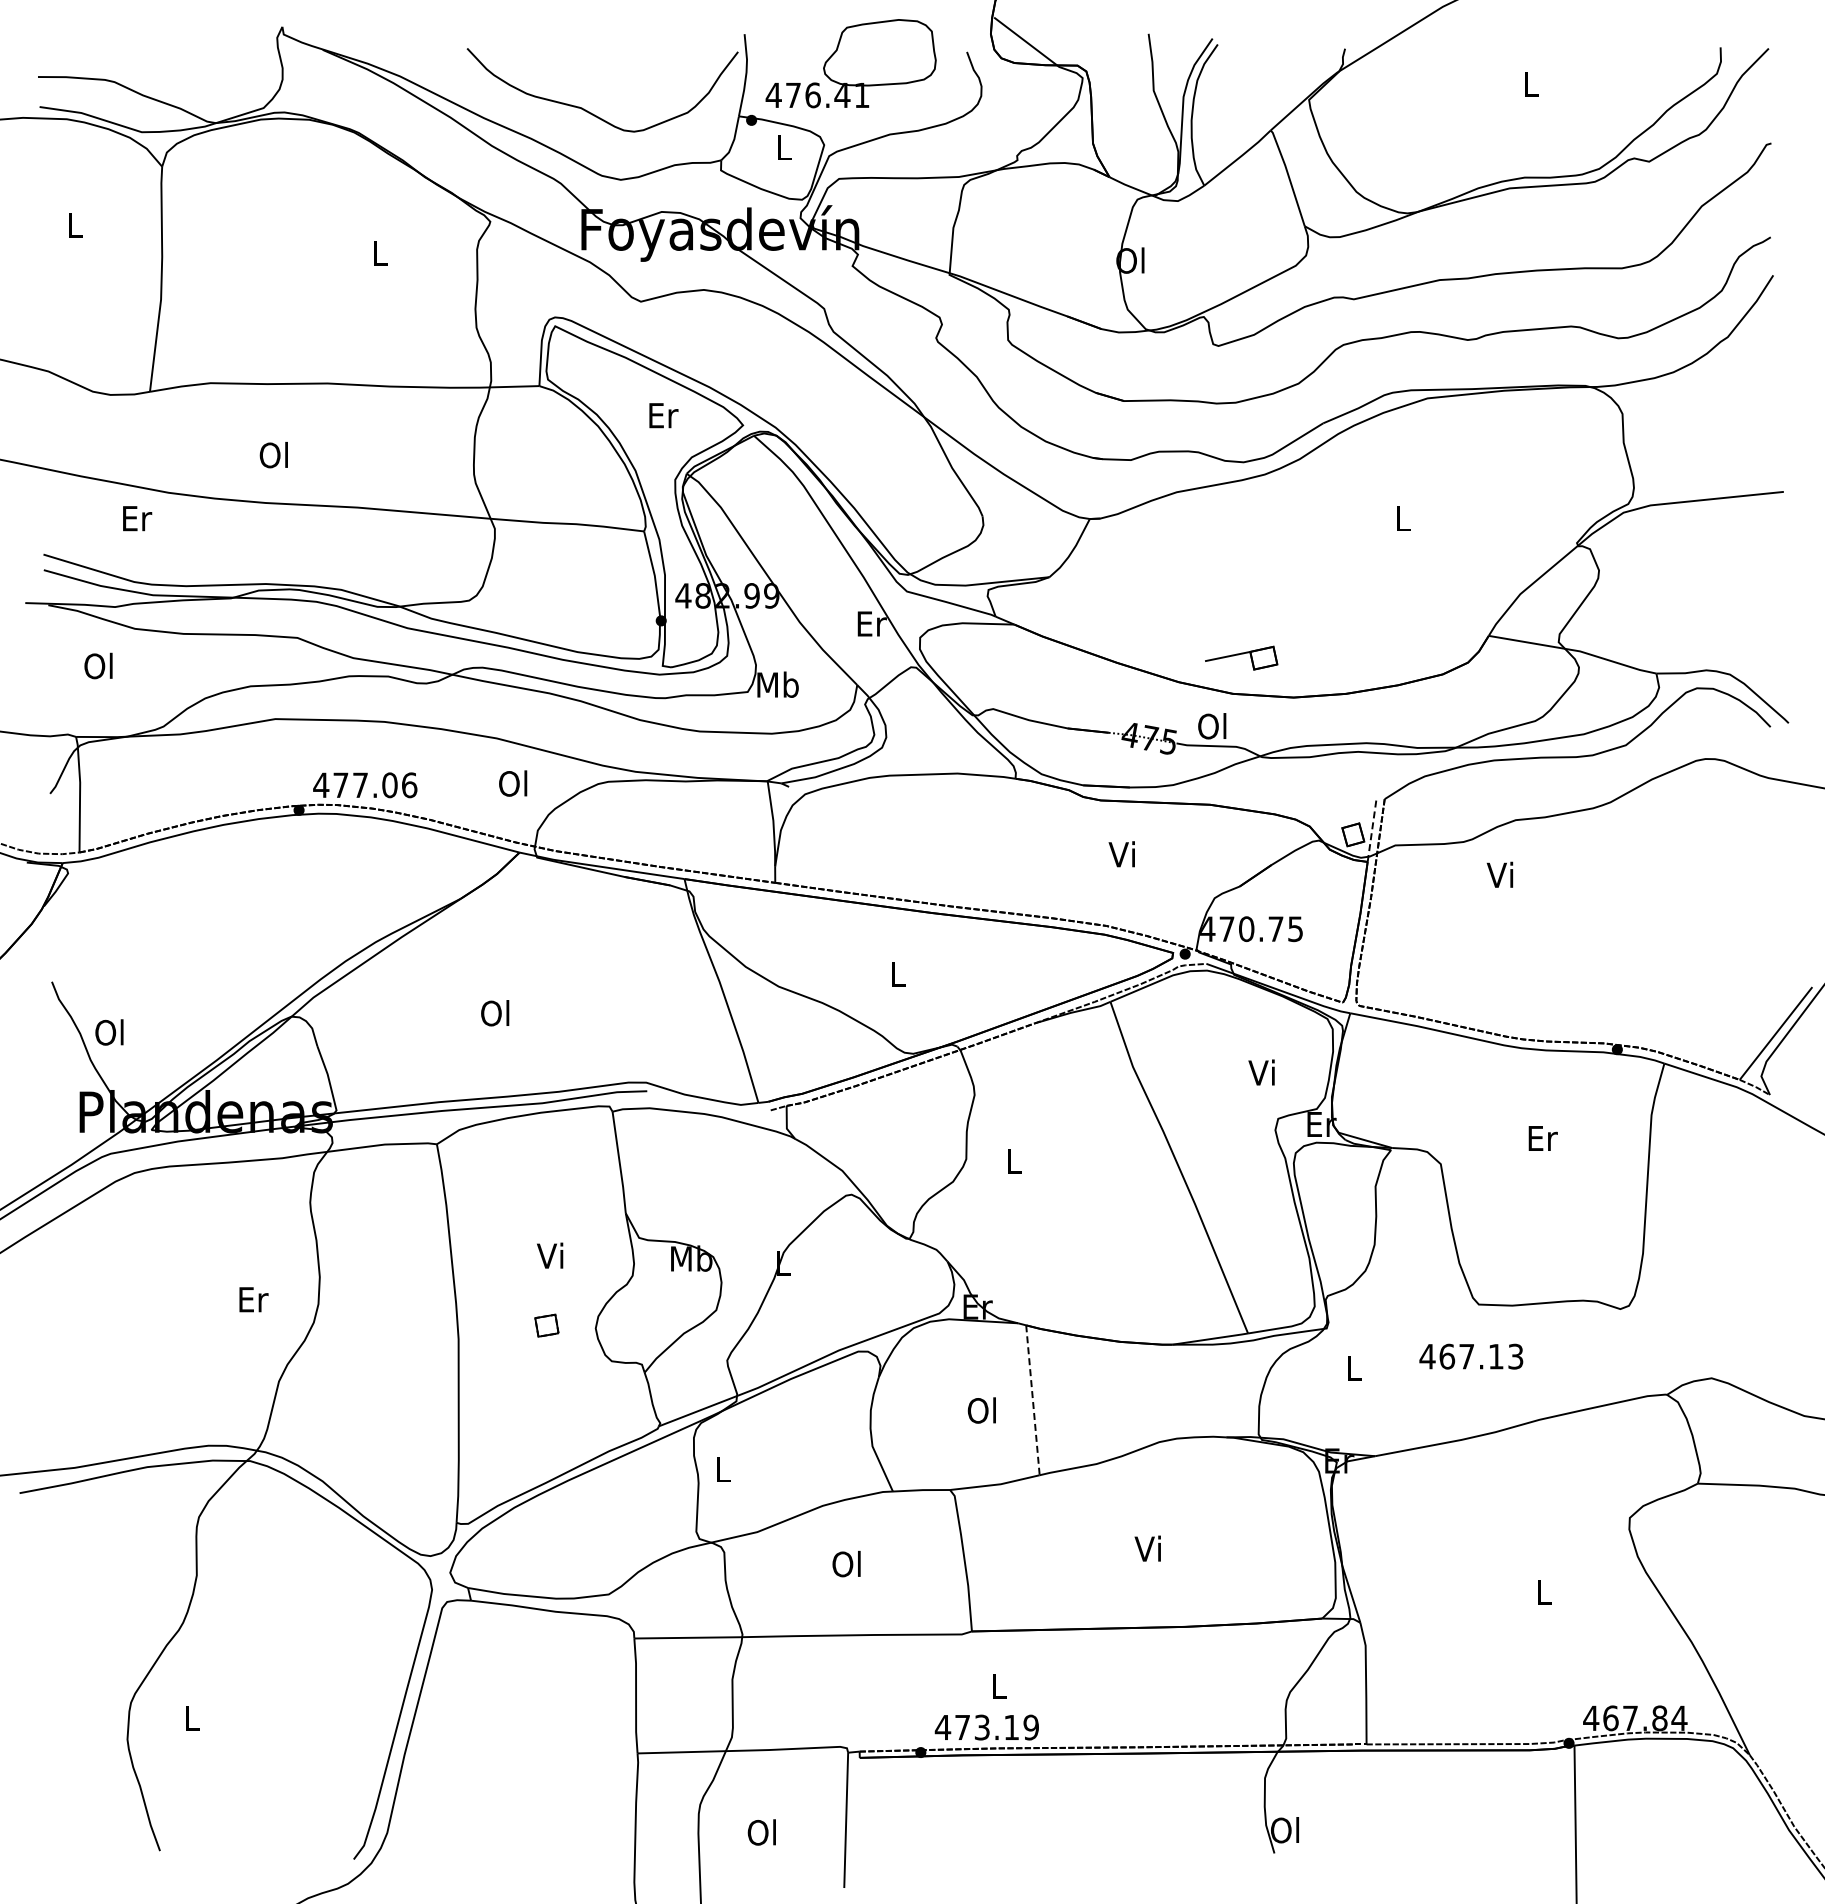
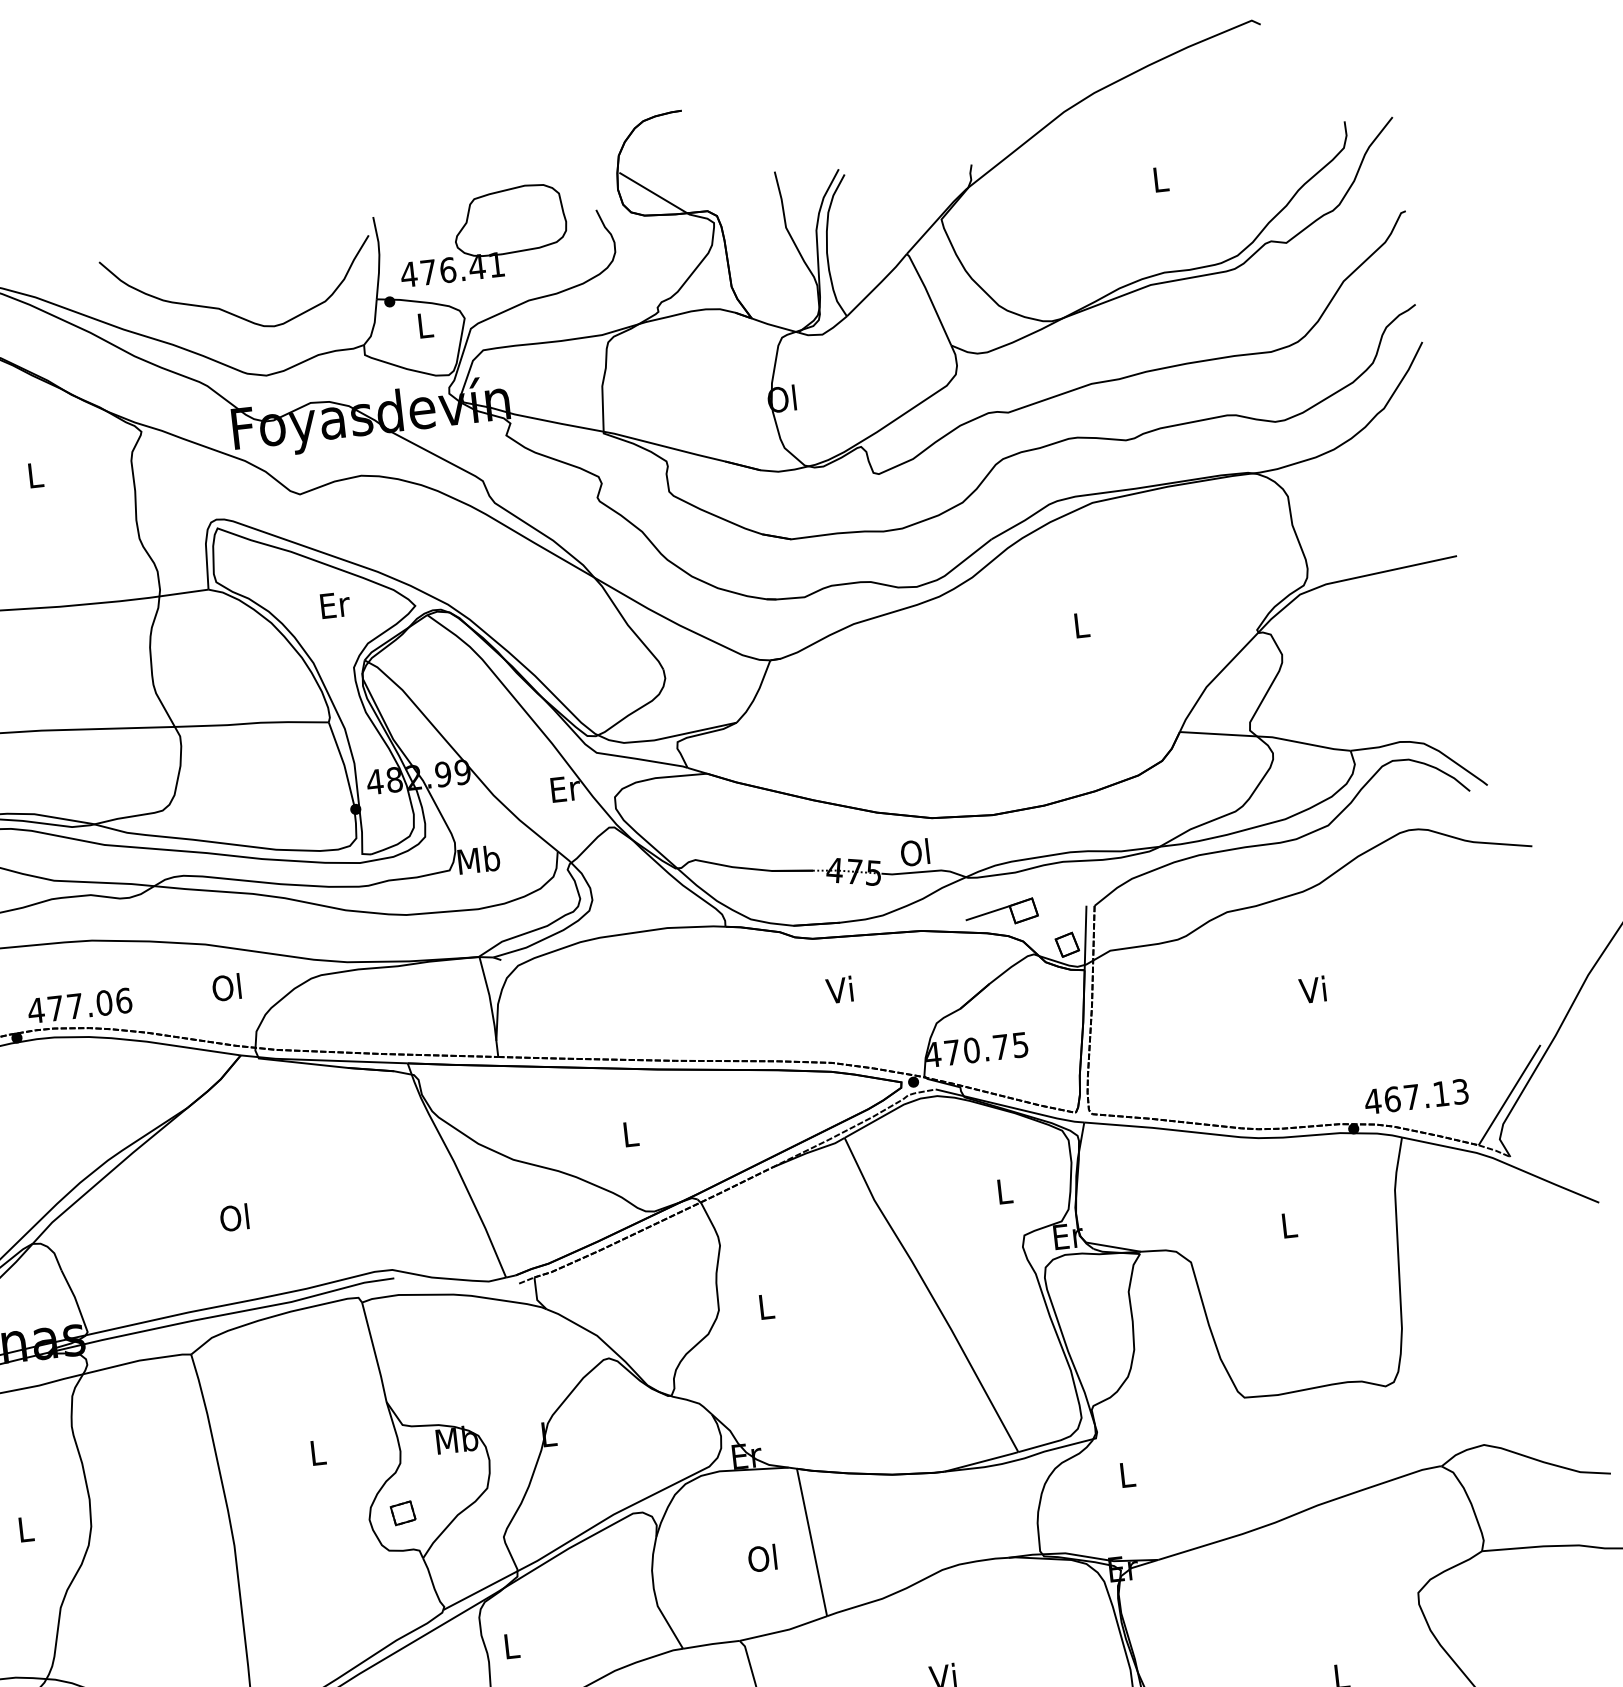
part: (1241, 657) -> (1001, 912), moved
line: (1372, 829) -> (1085, 937), dashed -> solid
text: (1499, 874) -> (1312, 989), moved
text: (1261, 1072) -> (1002, 1191), Vi -> L
text: (1542, 1138) -> (1289, 1225), Er -> L
text: (550, 1255) -> (316, 1452), Vi -> L
text: (253, 1299) -> (26, 1529), Er -> L
part: (546, 1325) -> (402, 1513), moved
text: (1471, 1356) -> (1416, 1096), moved
line: (1032, 1400) -> (811, 1542), dashed -> solid

